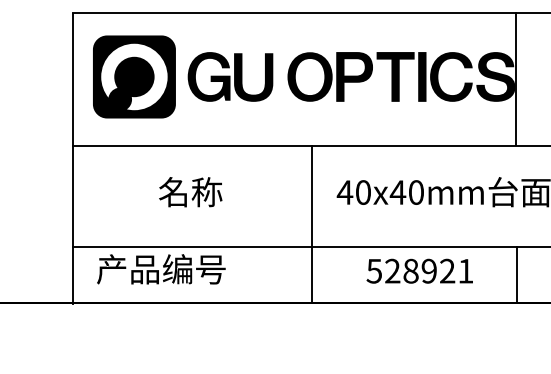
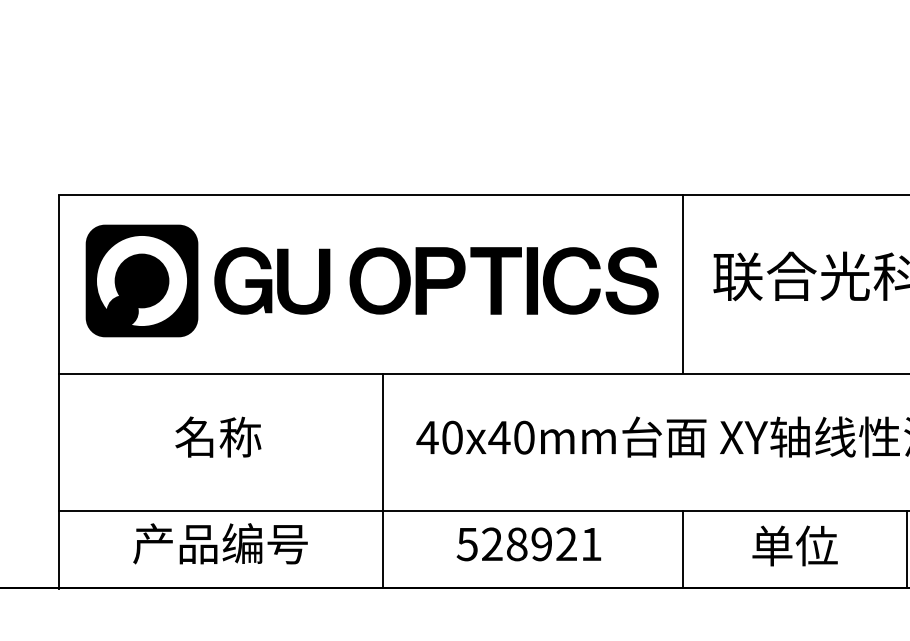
line: (516, 78) -> (682, 283), moved
text: (161, 269) -> (220, 543), moved
line: (516, 275) -> (682, 549), moved

